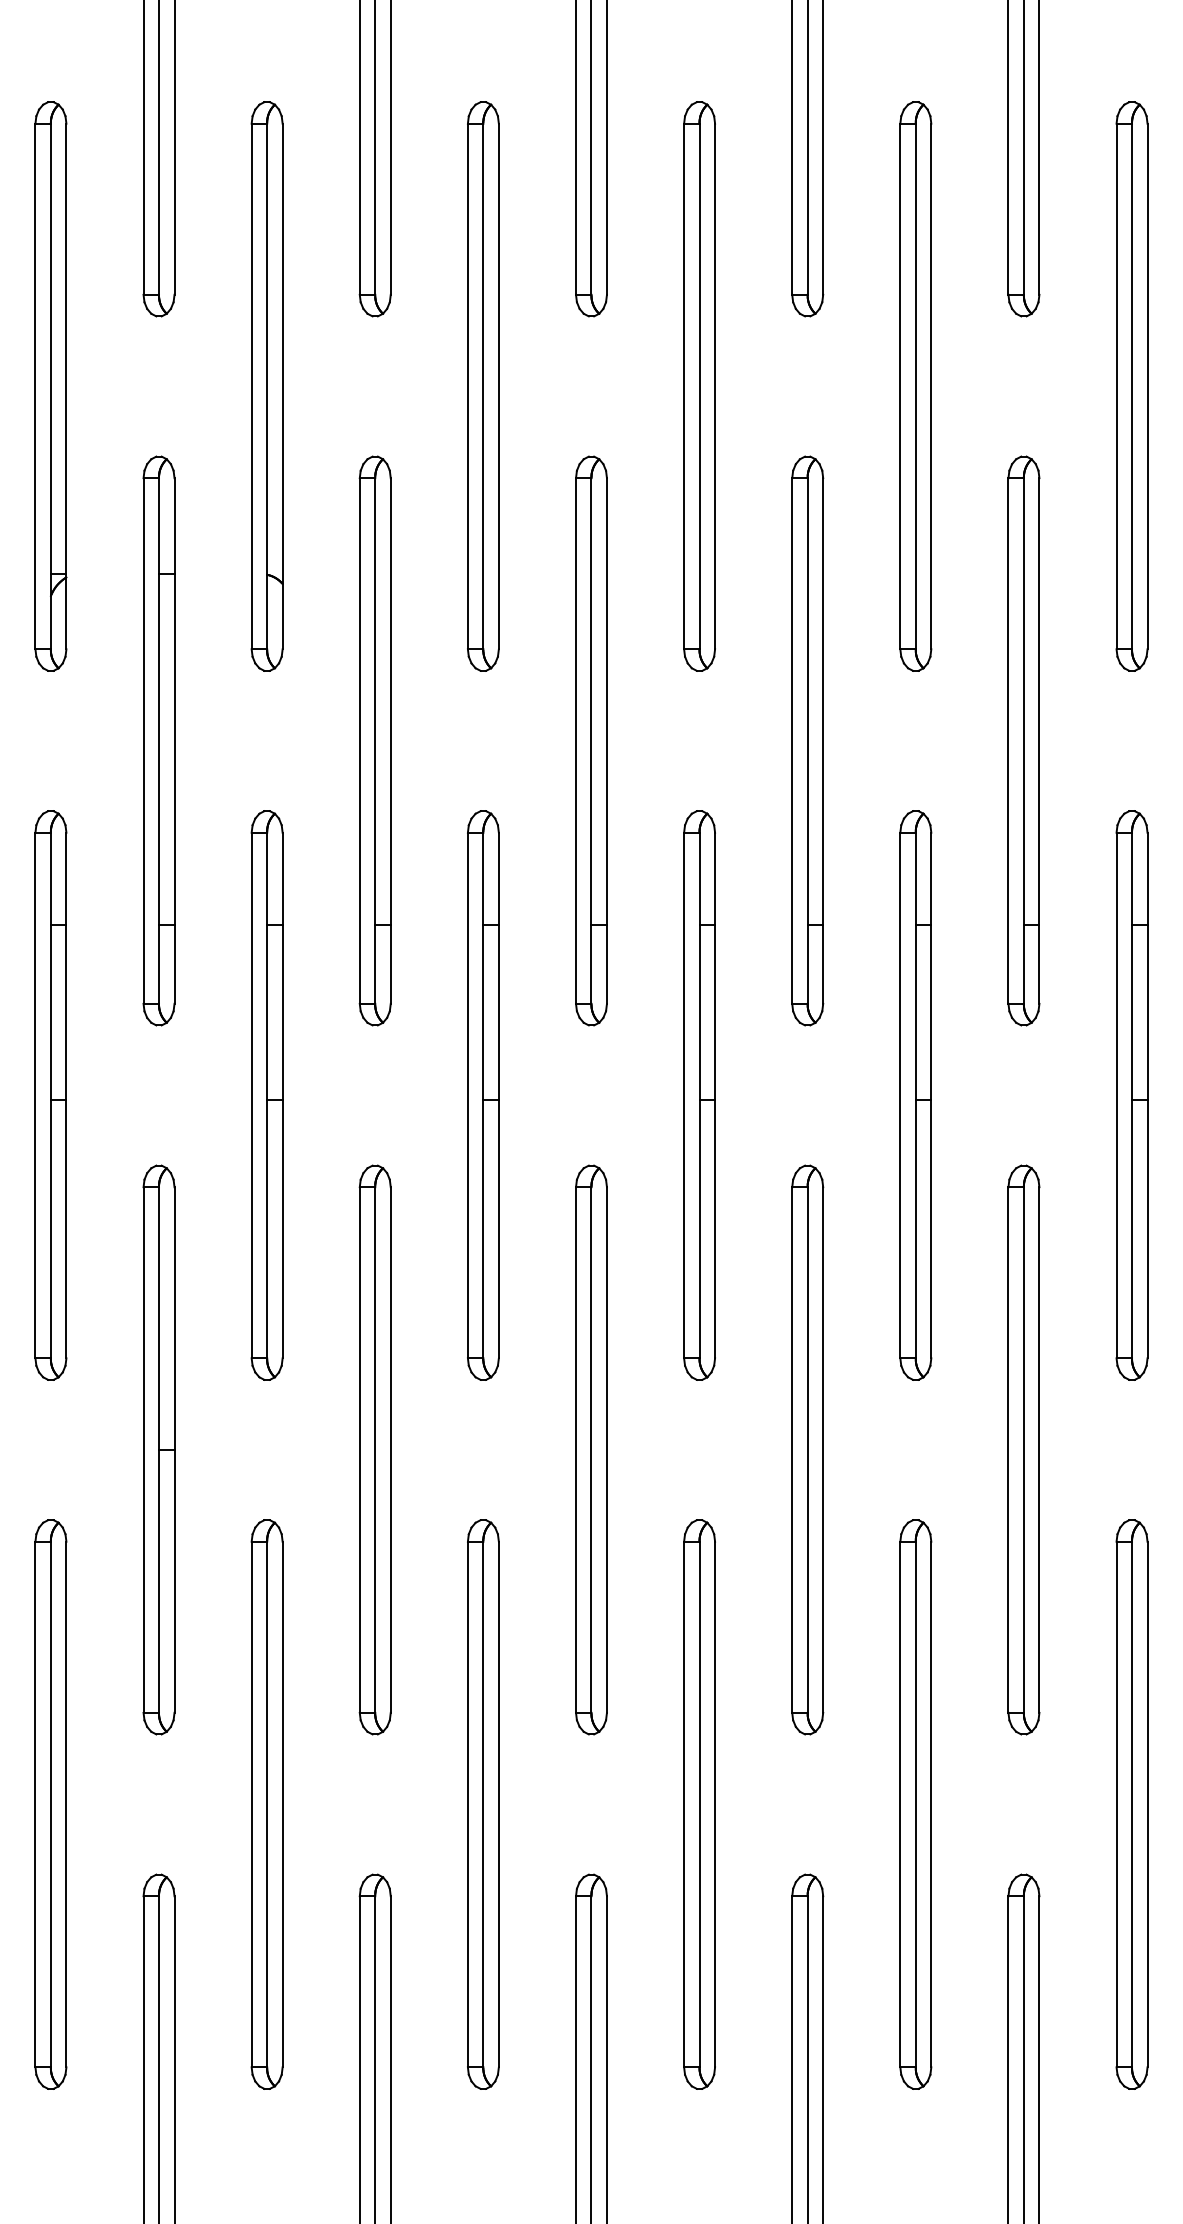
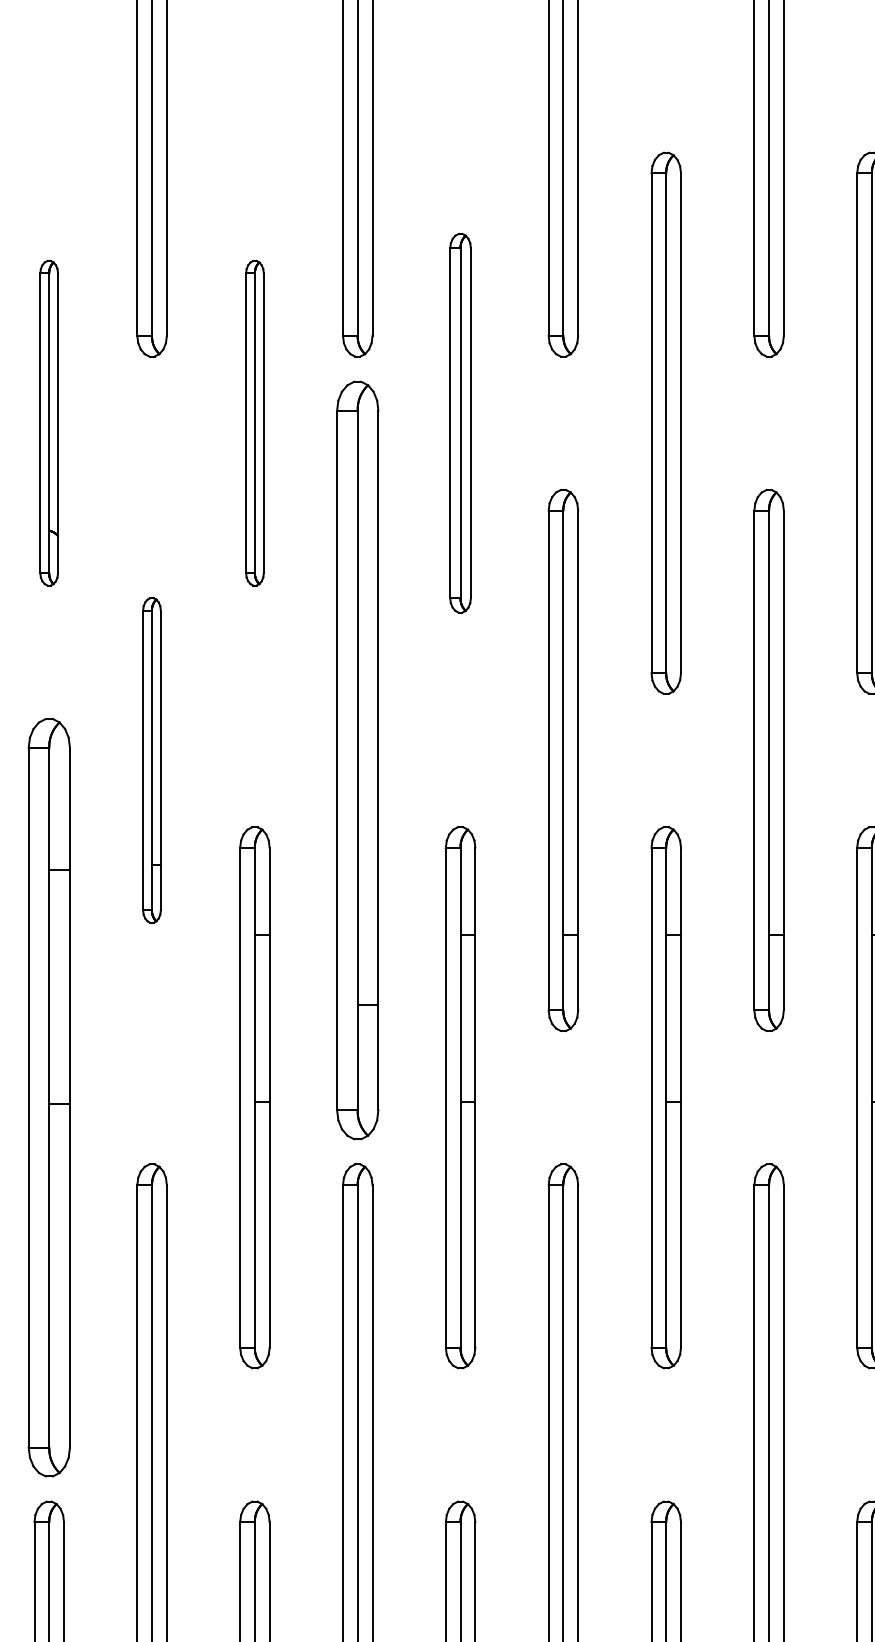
part: (266, 386) -> (48, 423), size x0.6
part: (483, 386) -> (255, 423), size x0.6
part: (699, 386) -> (460, 423), size x0.7
part: (374, 740) -> (151, 760), size x0.6
part: (591, 740) -> (357, 760), size x1.4
part: (266, 1095) -> (48, 1097), size x1.4

